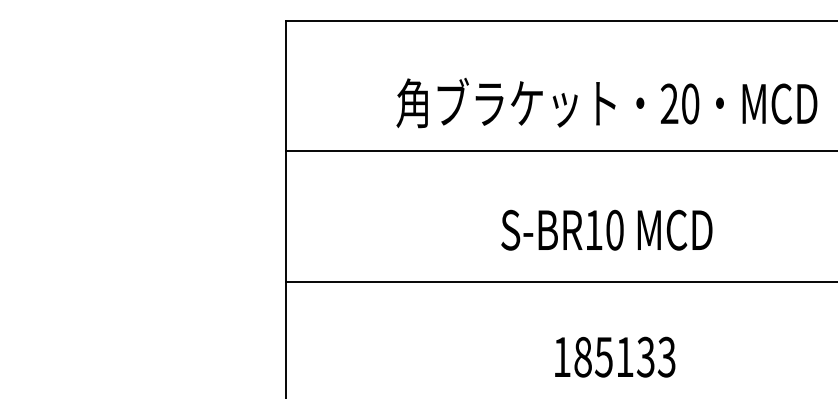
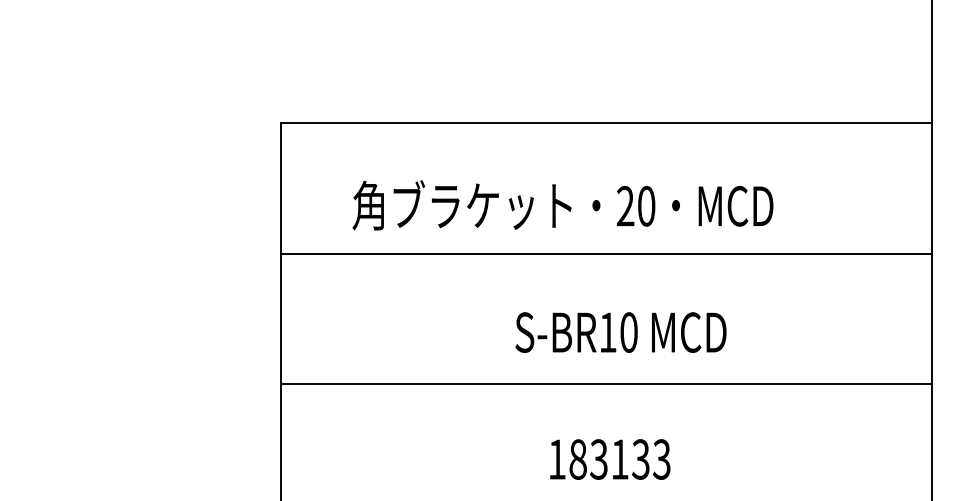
text: (606, 103) -> (562, 205), moved
text: (606, 230) -> (620, 332), moved
text: (603, 357) -> (598, 459), 185133 -> 183133

